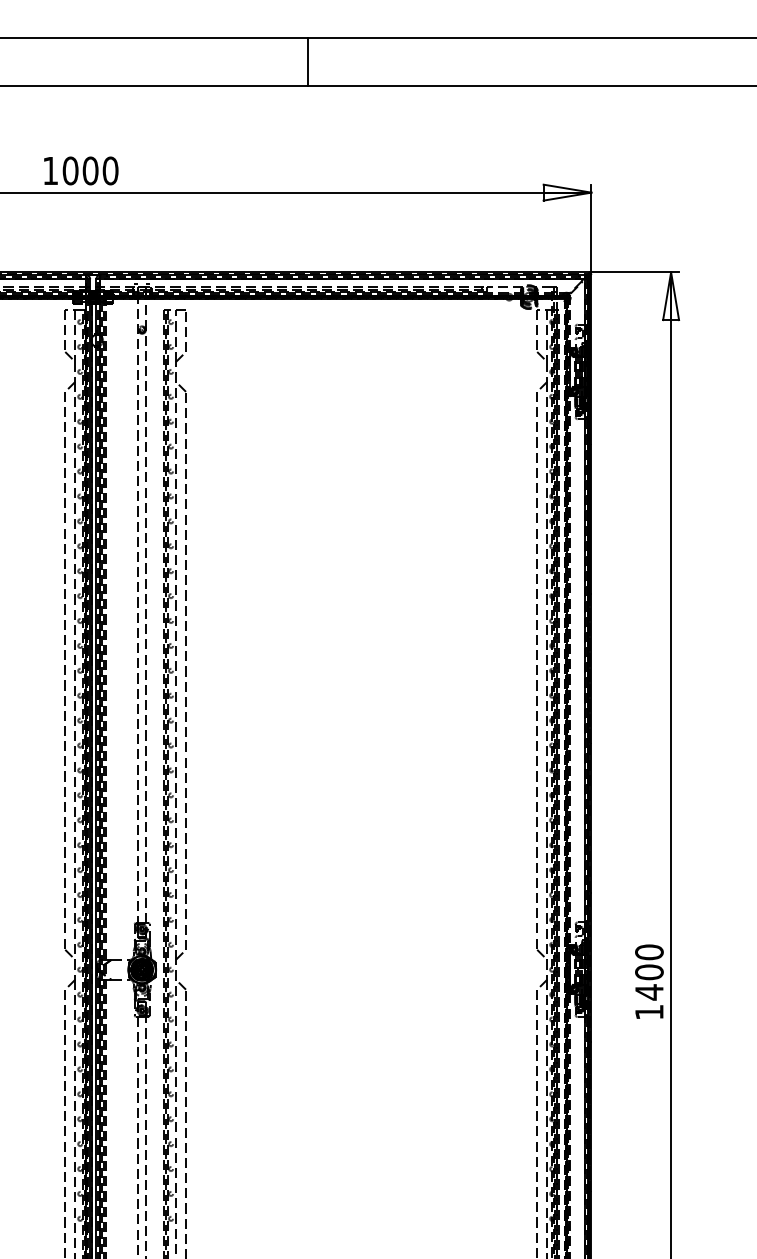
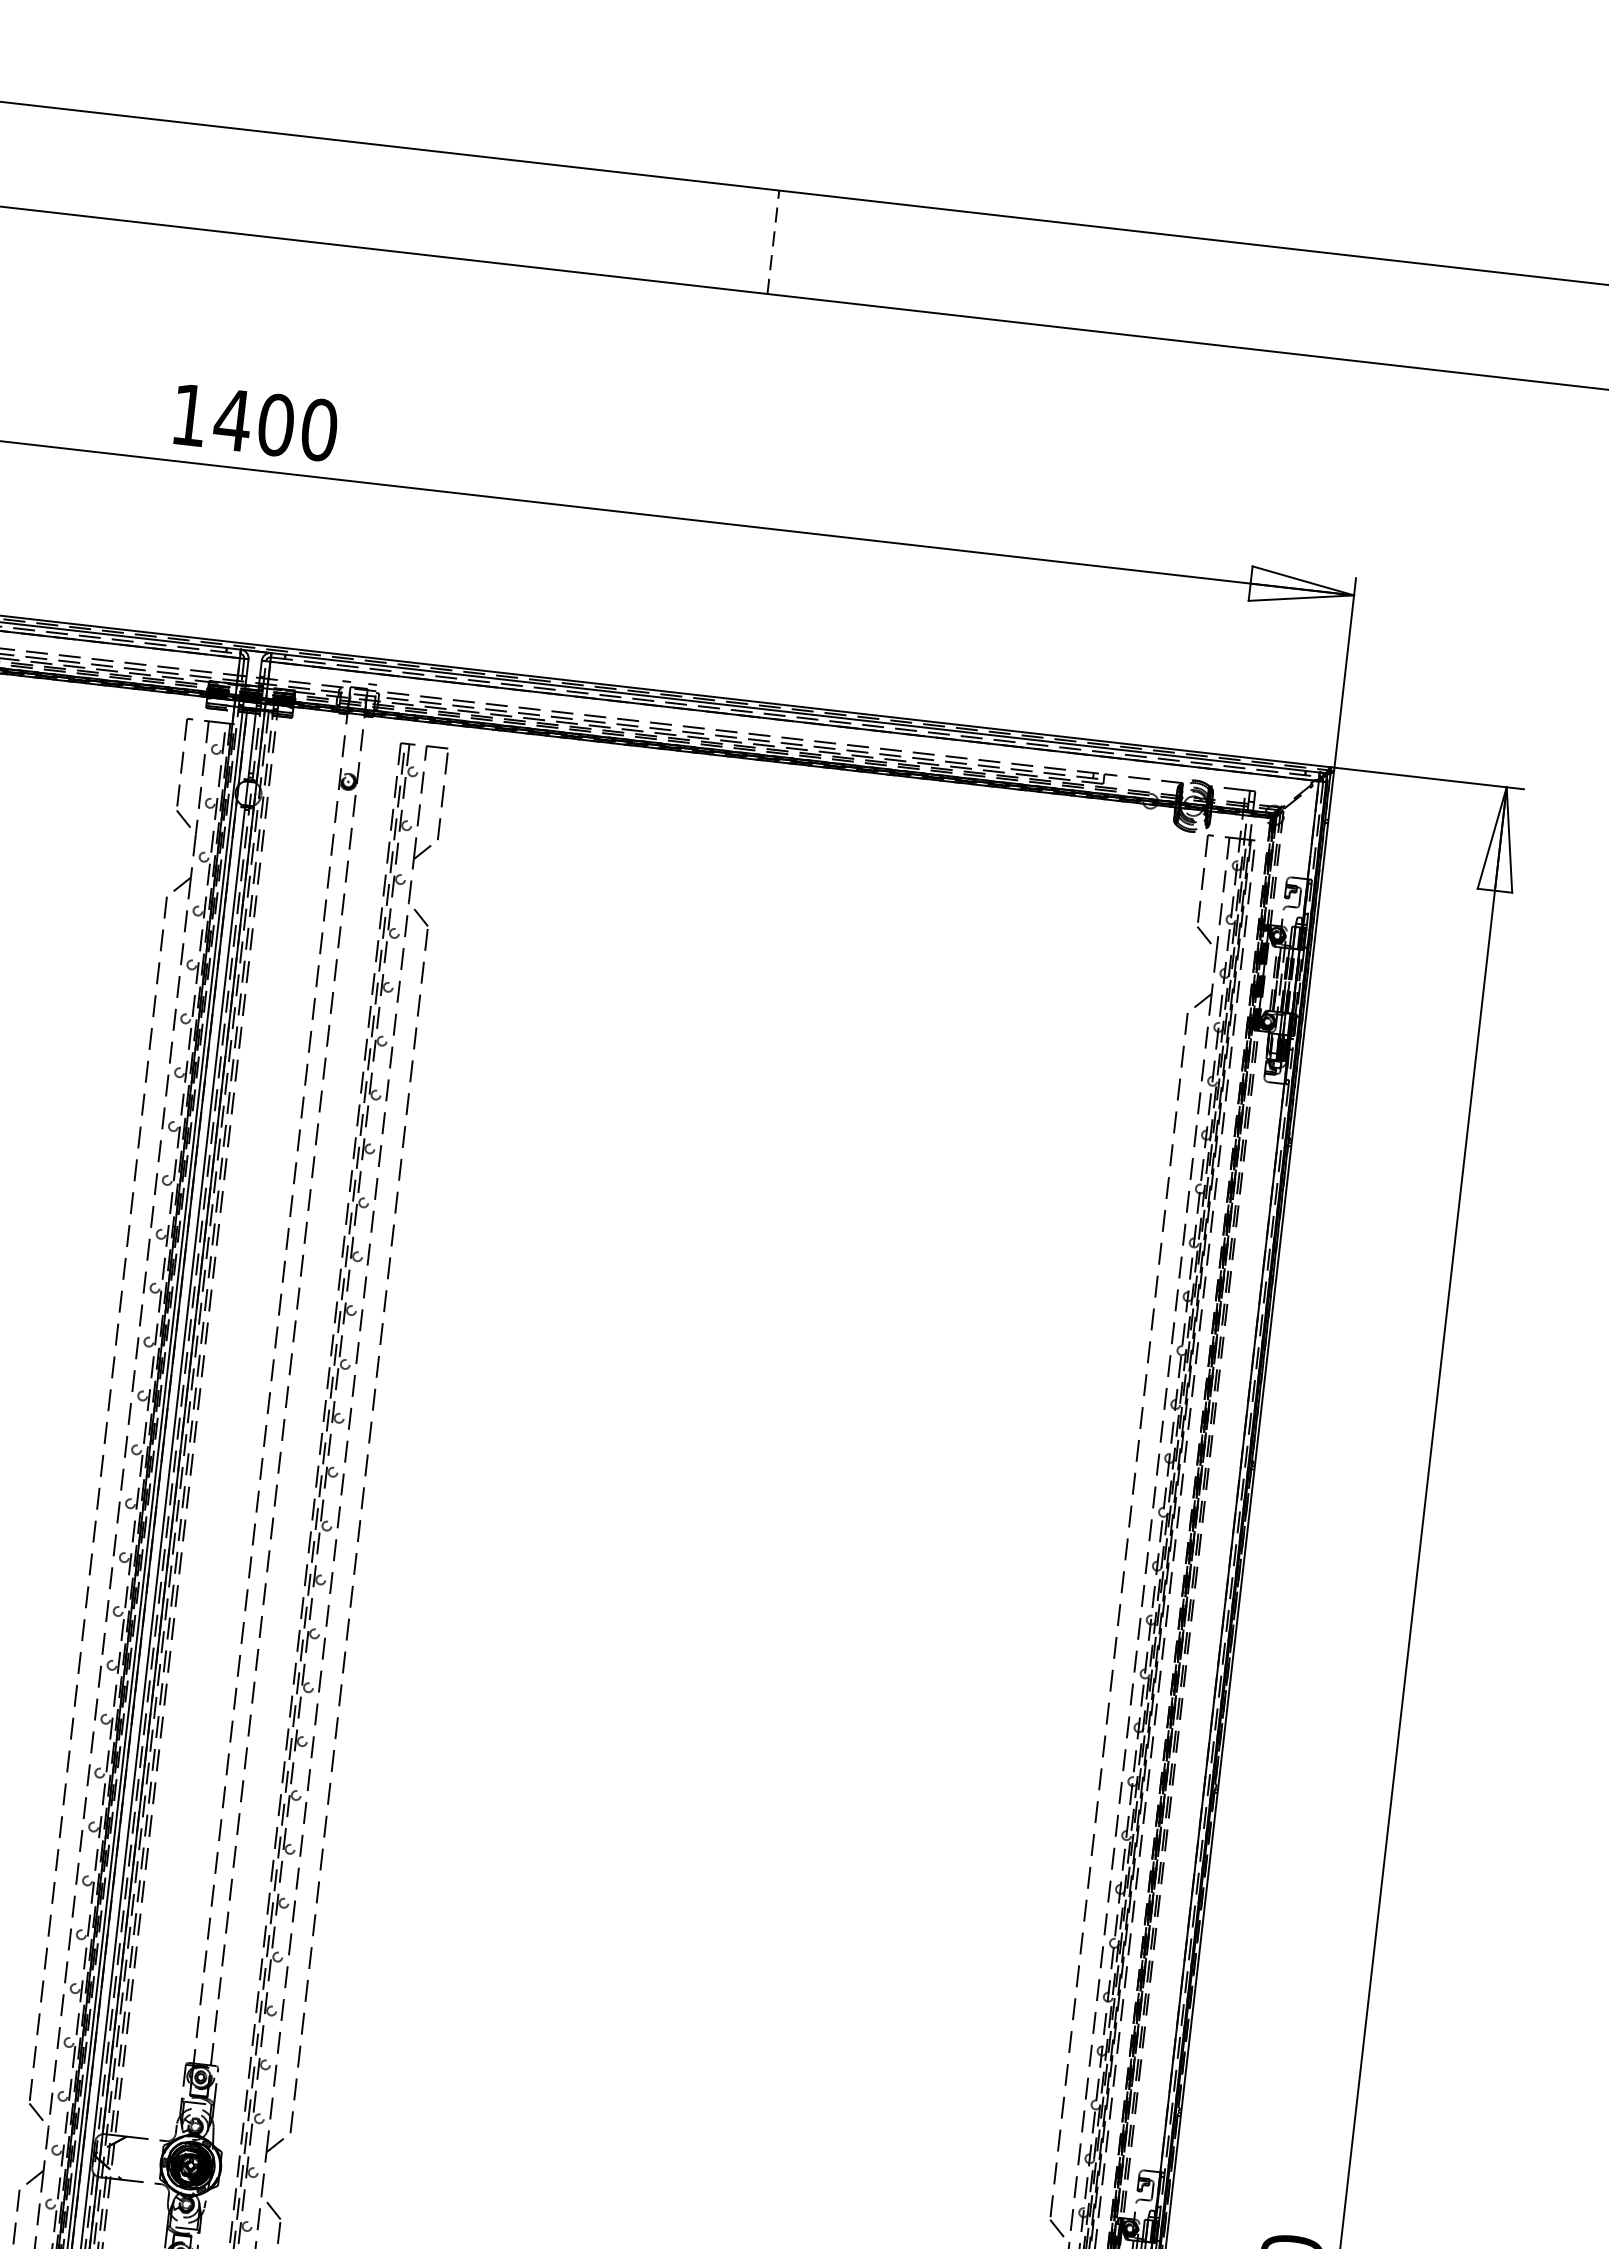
line: (308, 61) -> (774, 242), solid -> dashed
text: (70, 170) -> (232, 419), 1000 -> 1400

